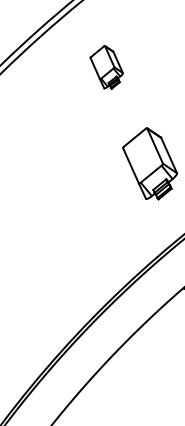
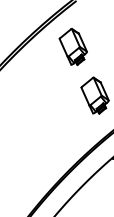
part: (105, 66) -> (72, 46), size x1.67

